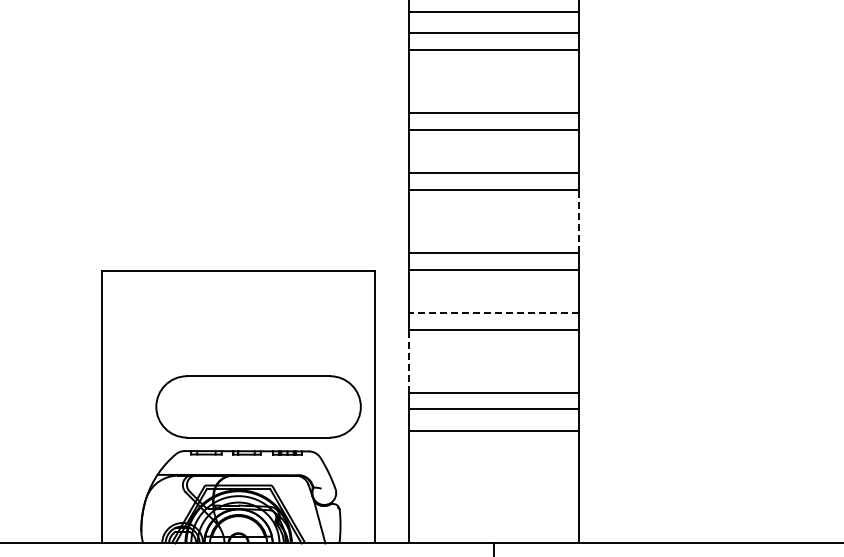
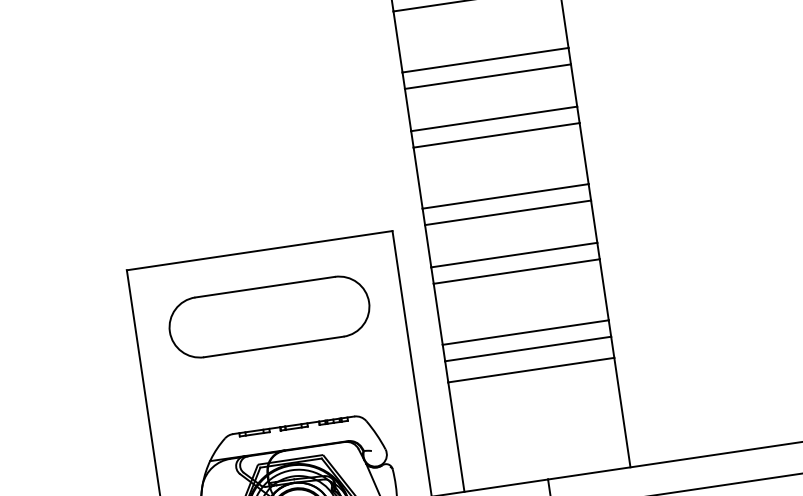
line: (578, 220) -> (583, 152), dashed -> solid
line: (493, 312) -> (513, 254), dashed -> solid
line: (408, 360) -> (438, 313), dashed -> solid
part: (258, 406) -> (269, 316), moved

